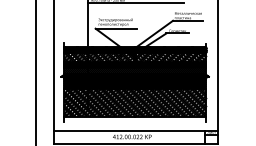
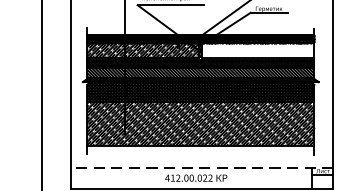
hatch: (171, 56) -> (258, 49), removed
line: (135, 130) -> (201, 167), solid -> dashed

